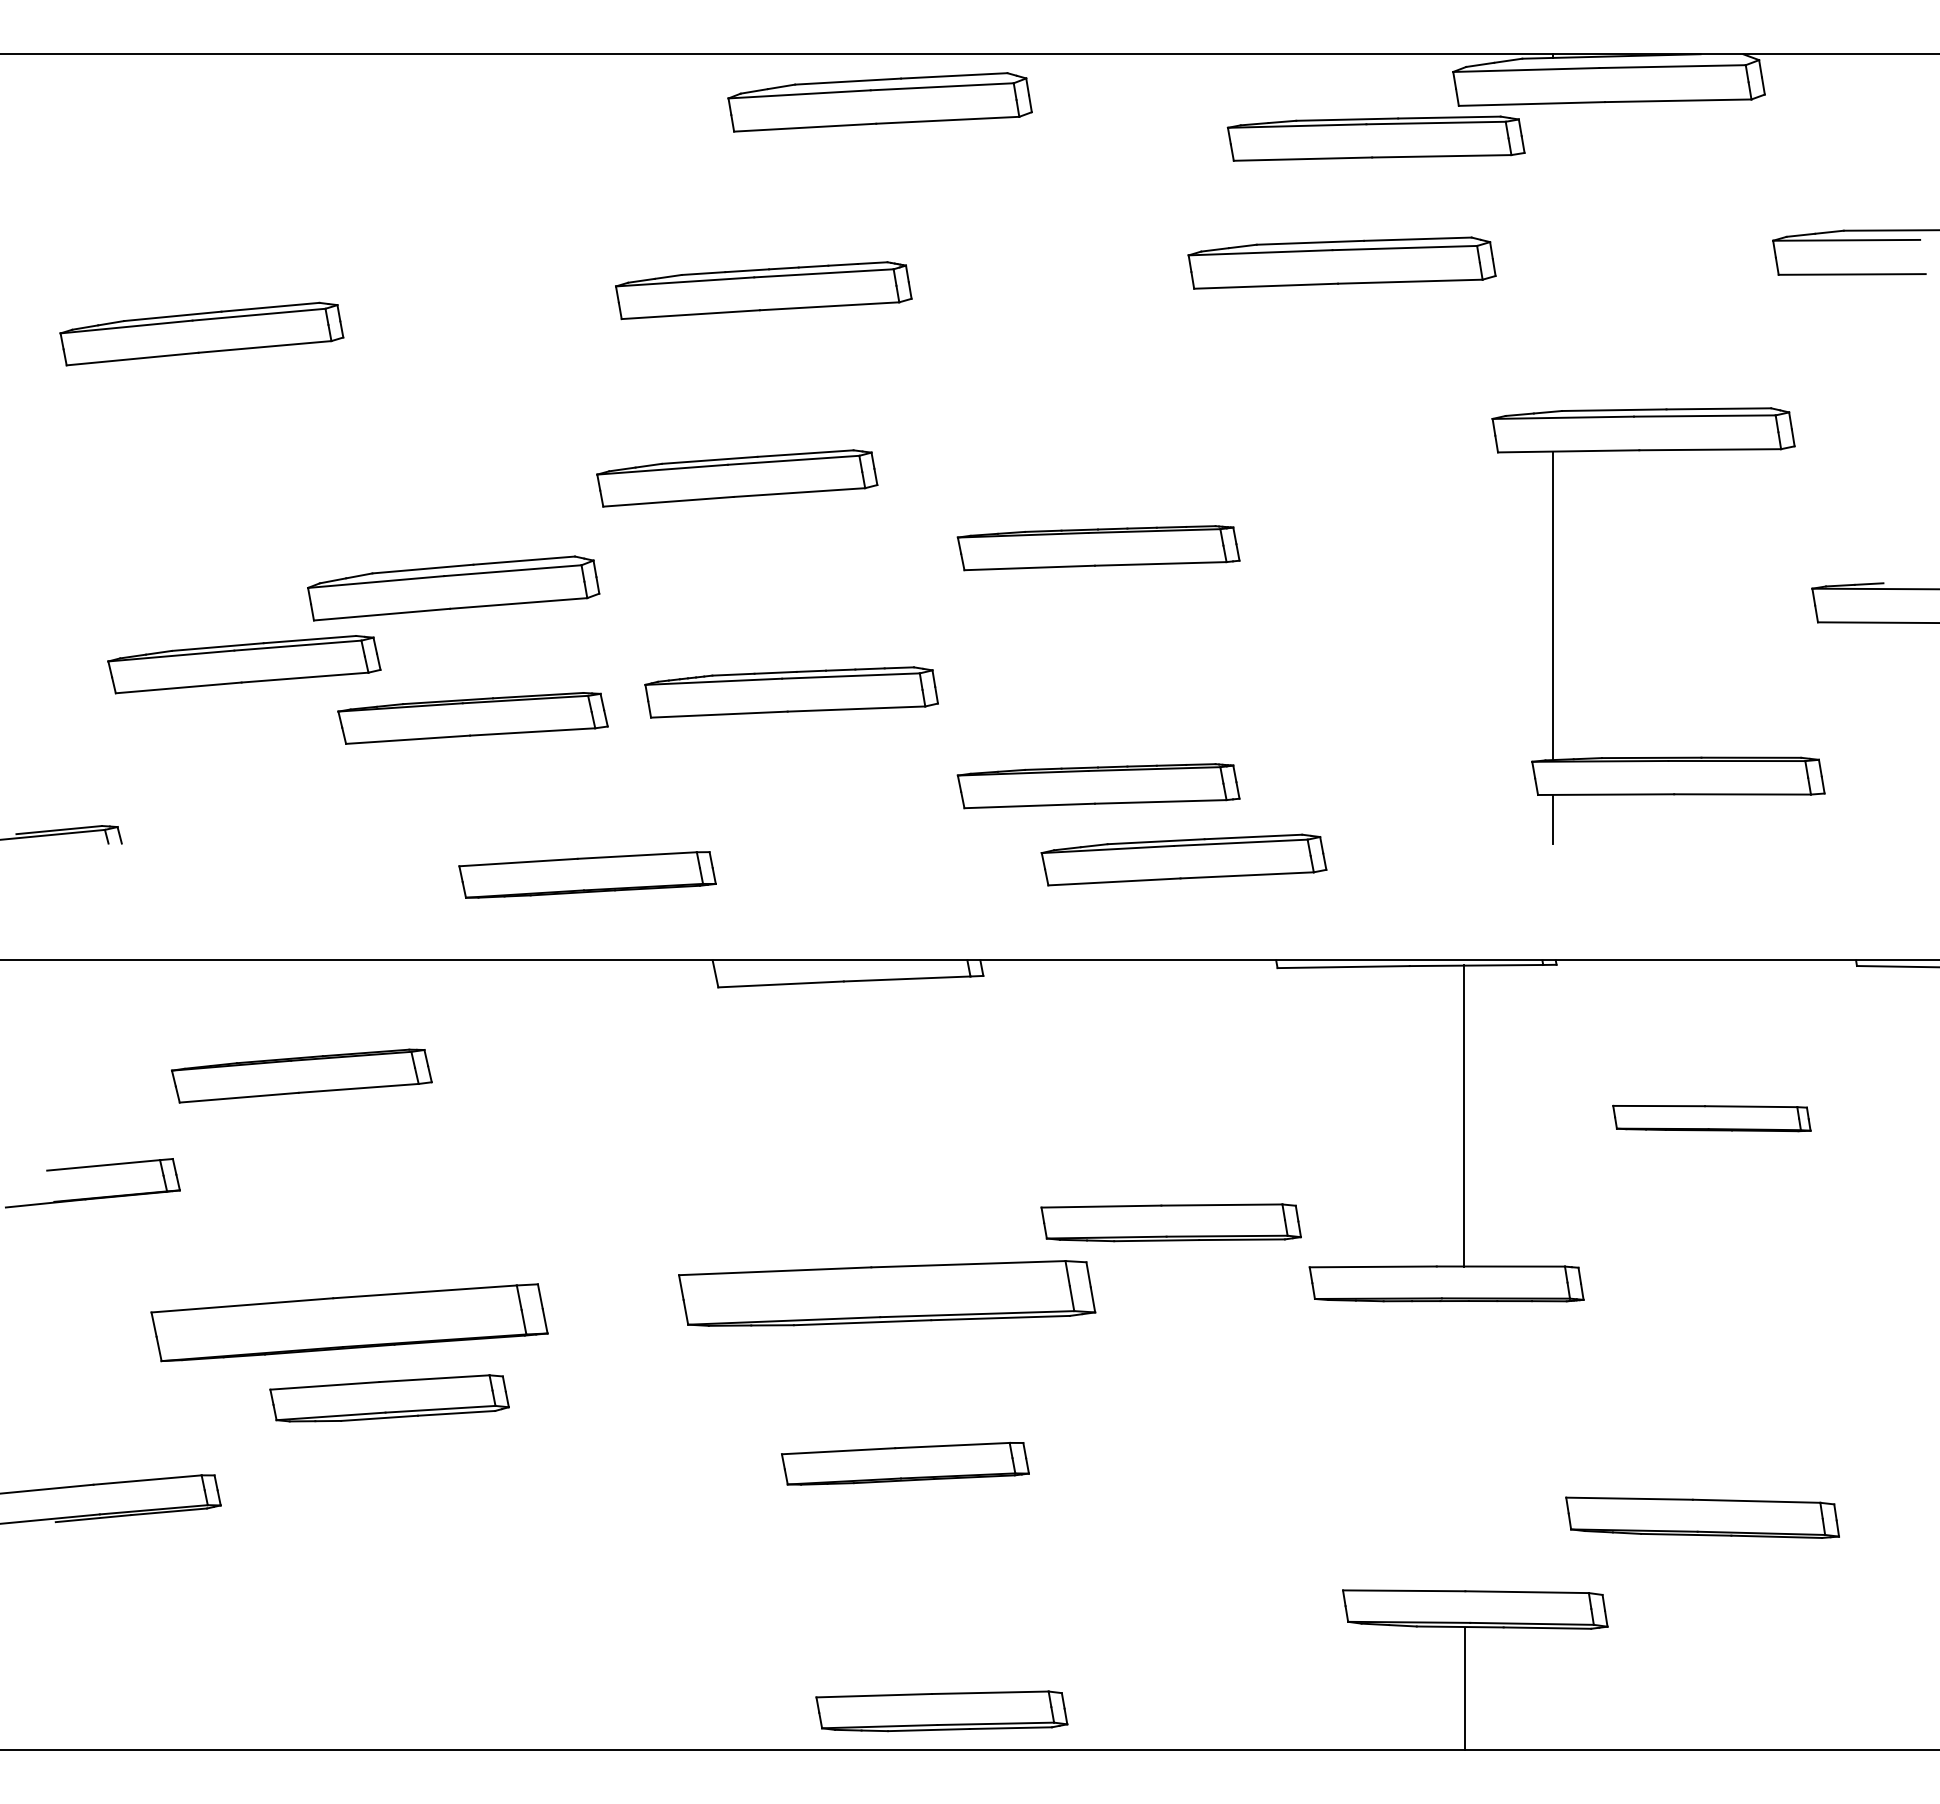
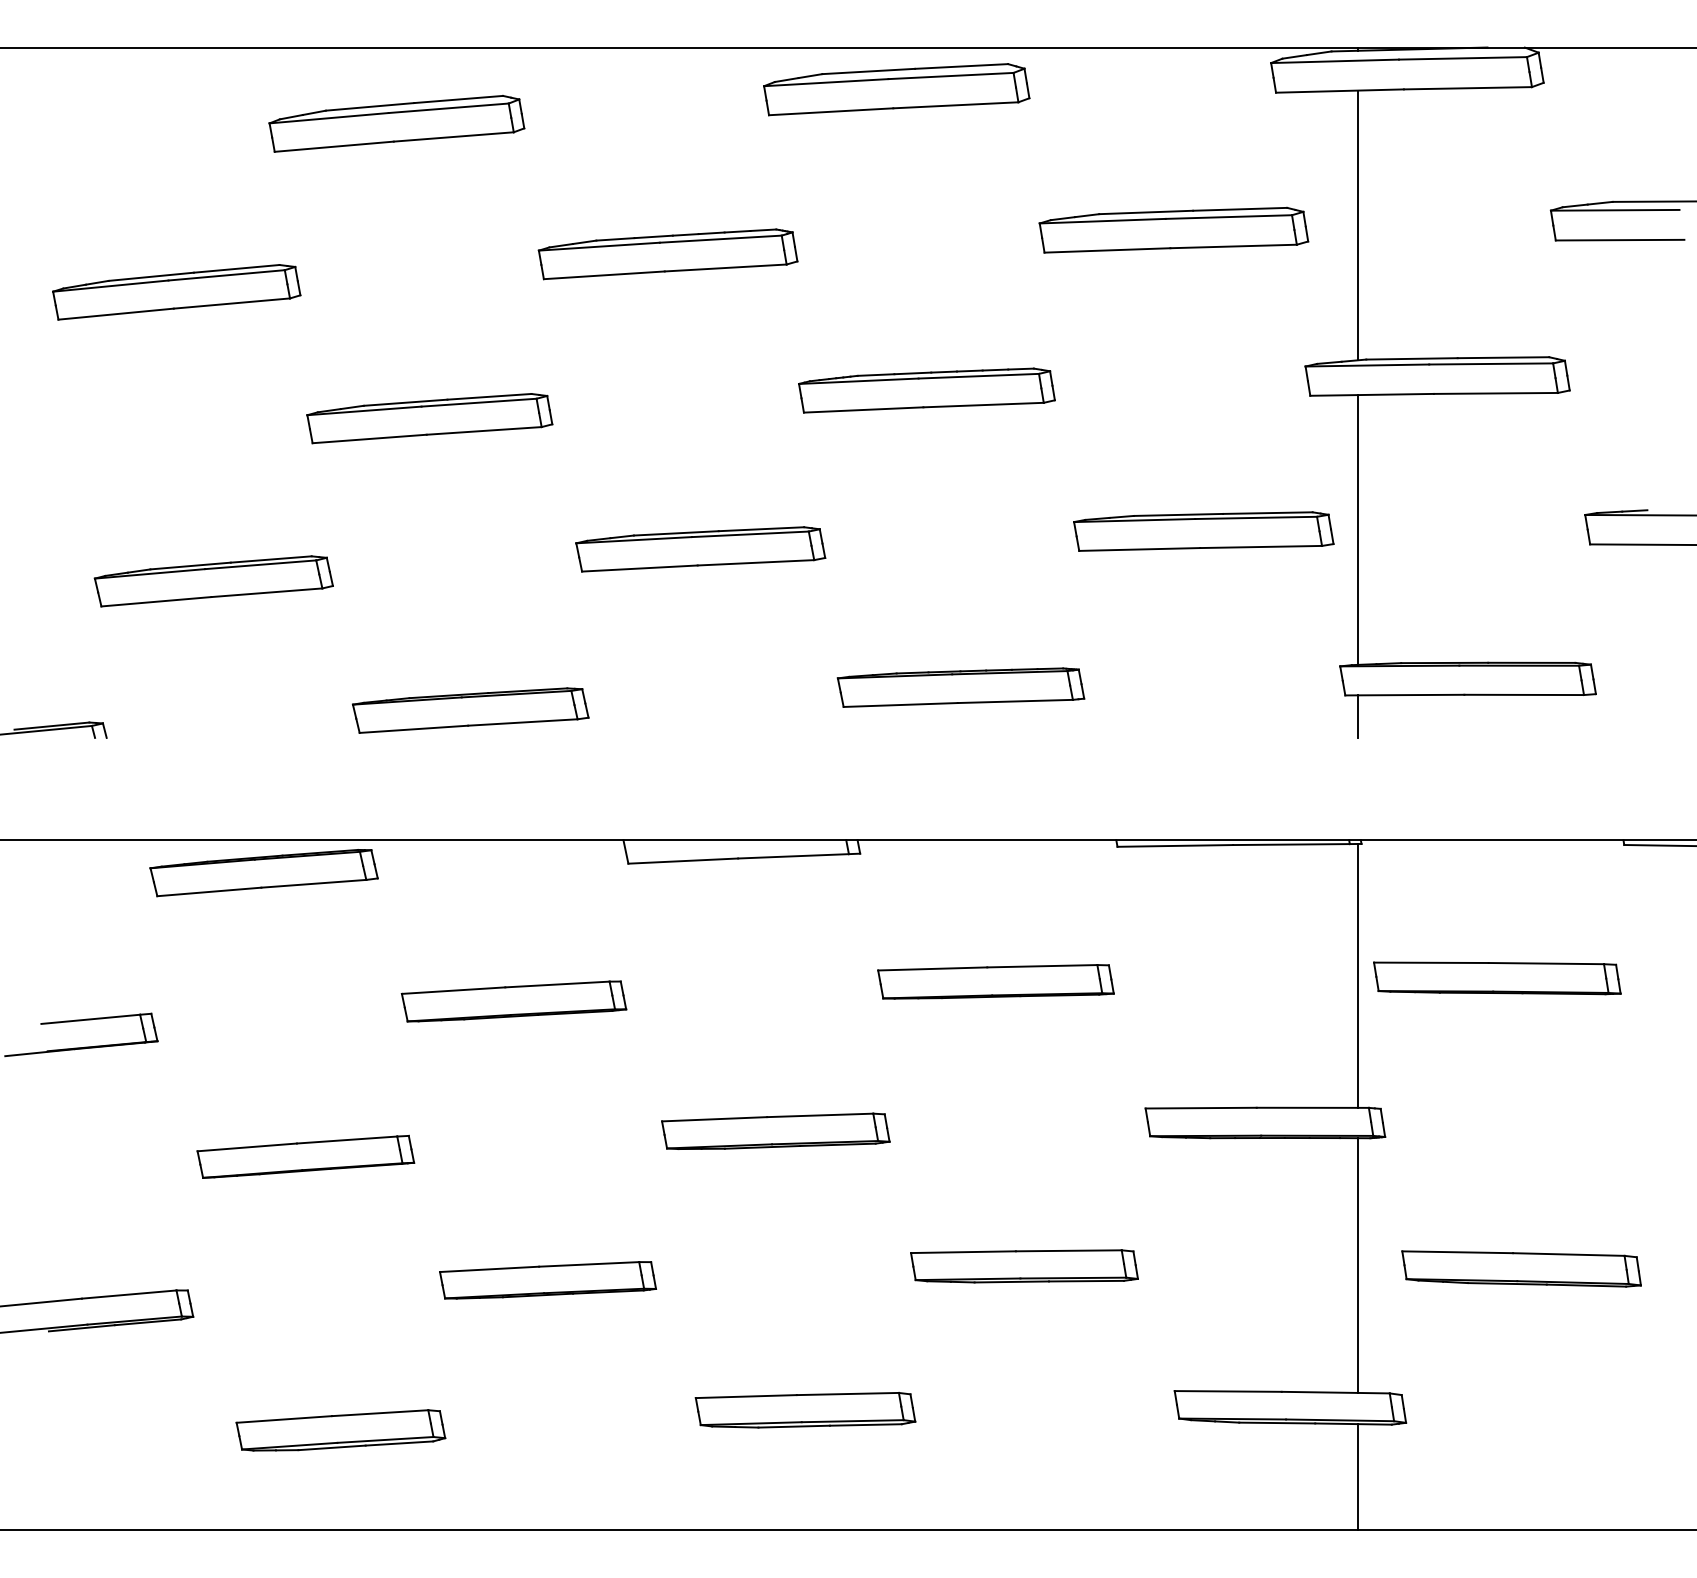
part: (879, 102) -> (896, 89), moved
part: (1375, 138) -> (1203, 531), moved
line: (1552, 257) -> (1357, 225), added
part: (737, 478) -> (430, 418), moved
part: (1098, 548) -> (960, 479), removed
part: (453, 588) -> (396, 123), moved
part: (791, 692) -> (926, 390), moved
part: (472, 718) -> (470, 710), moved
part: (1183, 859) -> (700, 548), moved
part: (587, 874) -> (513, 1001), moved
part: (301, 1075) -> (263, 872), moved
line: (1463, 1115) -> (1357, 975), moved
part: (1711, 1118) -> (1497, 978), size x1.43
part: (1138, 1122) -> (995, 981), added
part: (1170, 1222) -> (1023, 1266), moved
part: (886, 1293) -> (775, 1131), size x0.62
part: (349, 1322) -> (305, 1156), size x0.62
part: (389, 1398) -> (340, 1430), moved
line: (1552, 1446) -> (1357, 1265), added
part: (905, 1463) -> (548, 1280), moved
part: (1702, 1517) -> (1521, 1268), moved
line: (1464, 1688) -> (1357, 1476), moved
part: (941, 1711) -> (805, 1410), moved

